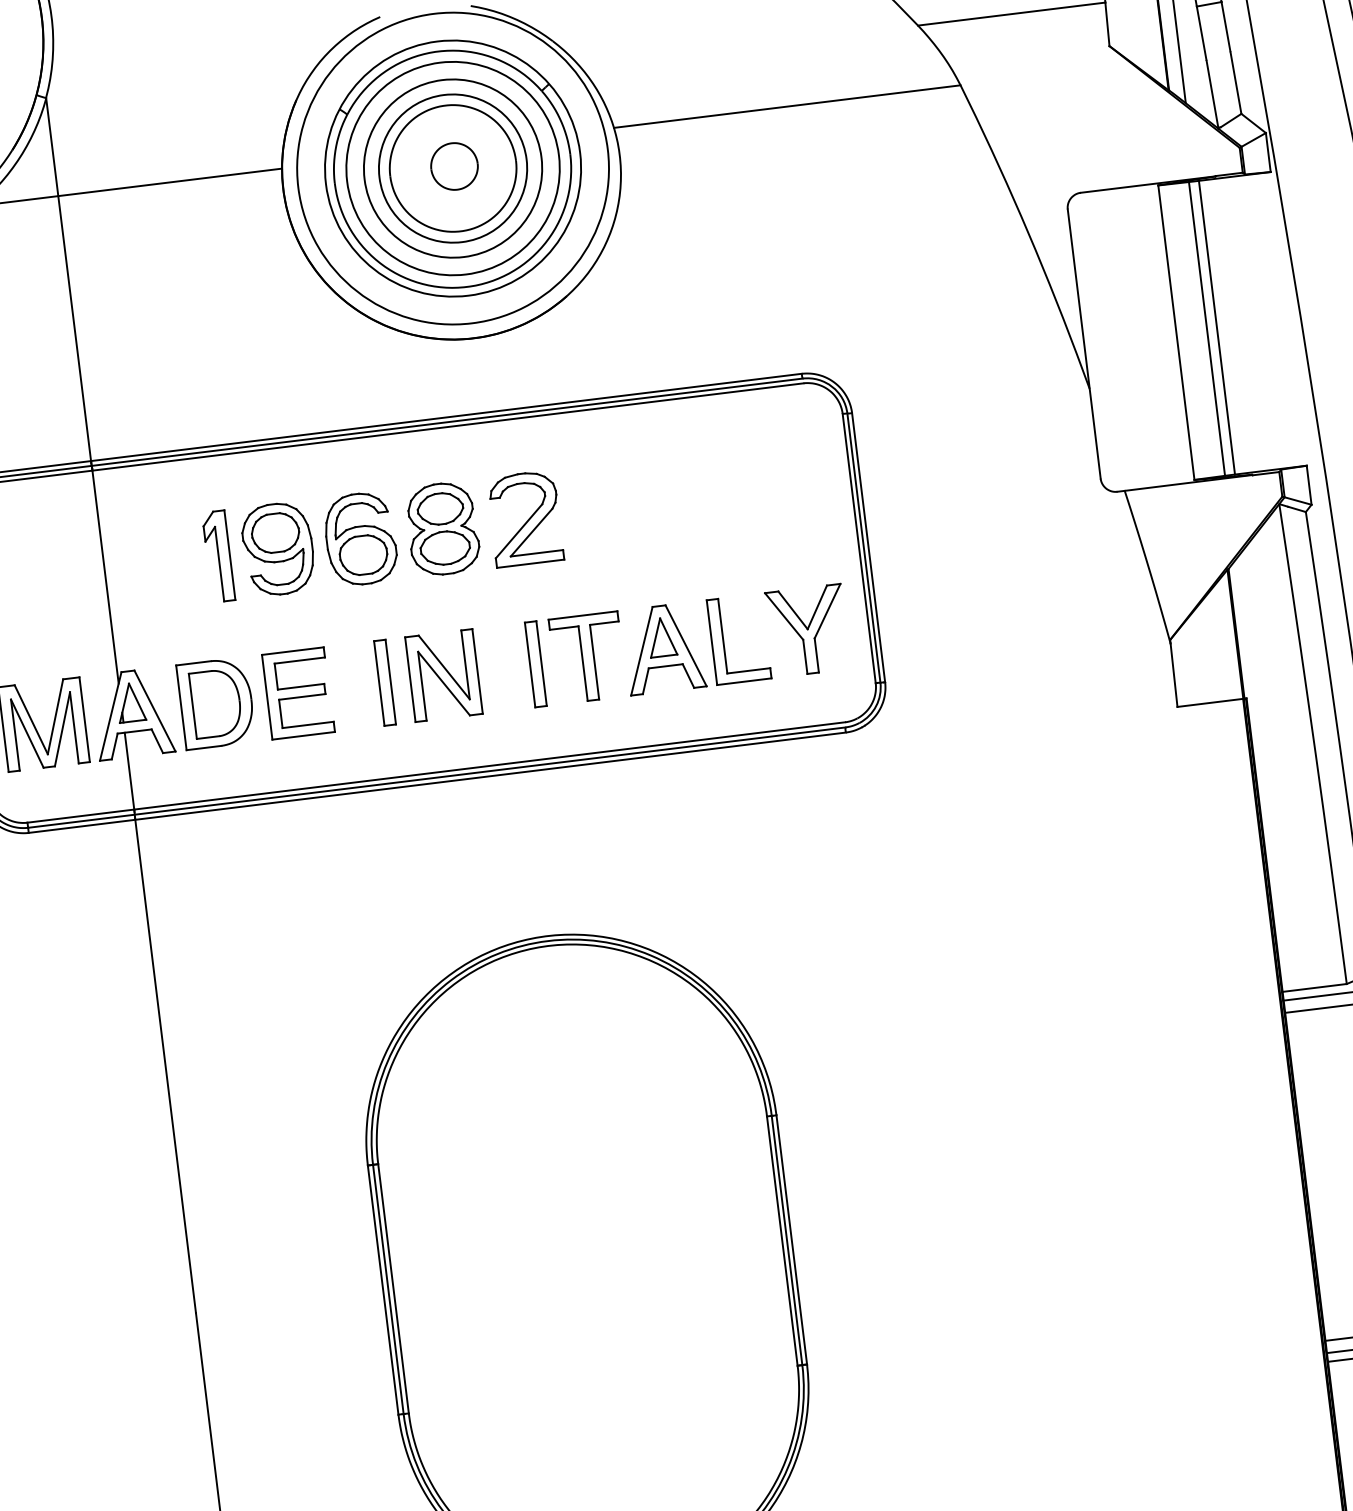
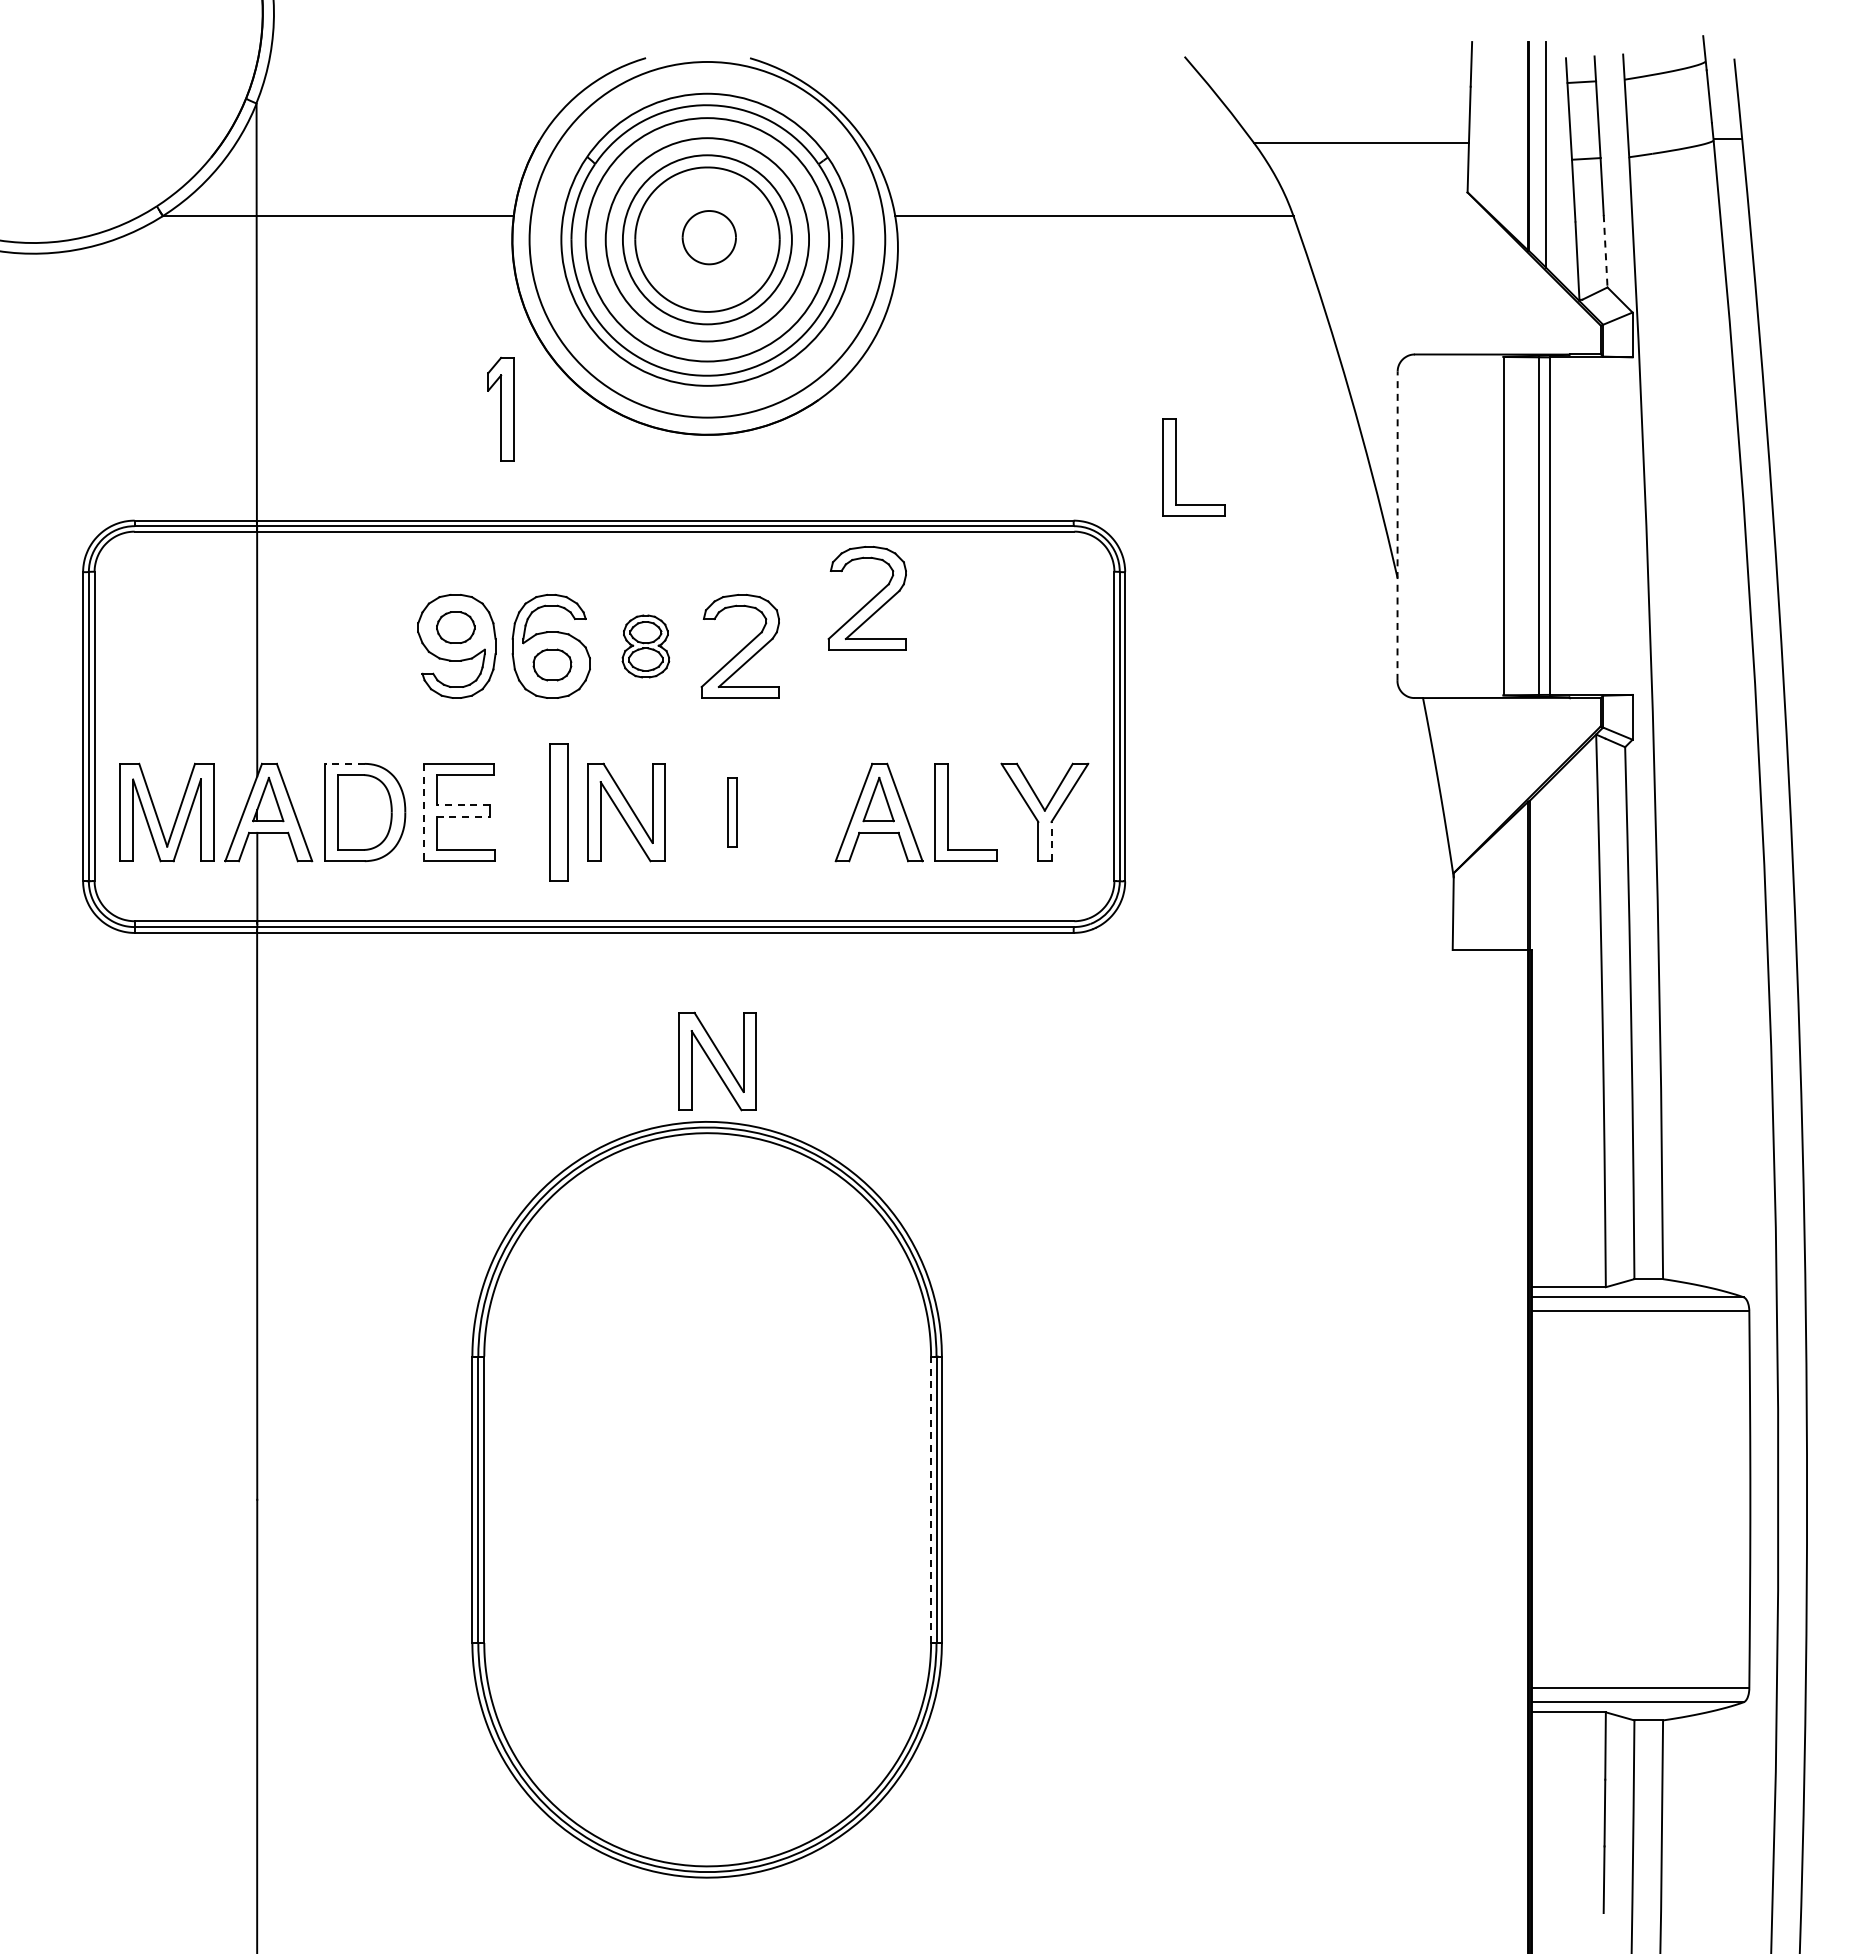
line: (1235, 83) -> (1605, 252), solid -> dashed
part: (885, 316) -> (1176, 467), added
line: (1084, 344) -> (1397, 526), solid -> dashed
part: (629, 463) -> (866, 598), added
part: (442, 529) -> (645, 646), size x0.6
part: (275, 532) -> (455, 627), size x0.7
part: (363, 554) -> (552, 664), size x0.7
part: (218, 555) -> (500, 408), moved
line: (816, 655) -> (1051, 841), solid -> dashed
part: (588, 657) -> (792, 812), removed
line: (193, 663) -> (344, 763), solid -> dashed
part: (536, 664) -> (732, 812), size x0.7
part: (384, 682) -> (558, 812), size x1.4
line: (301, 686) -> (463, 805), solid -> dashed
line: (267, 697) -> (423, 812), solid -> dashed
line: (302, 697) -> (463, 817), solid -> dashed
part: (549, 882) -> (717, 1061), added
line: (782, 1240) -> (931, 1499), solid -> dashed

